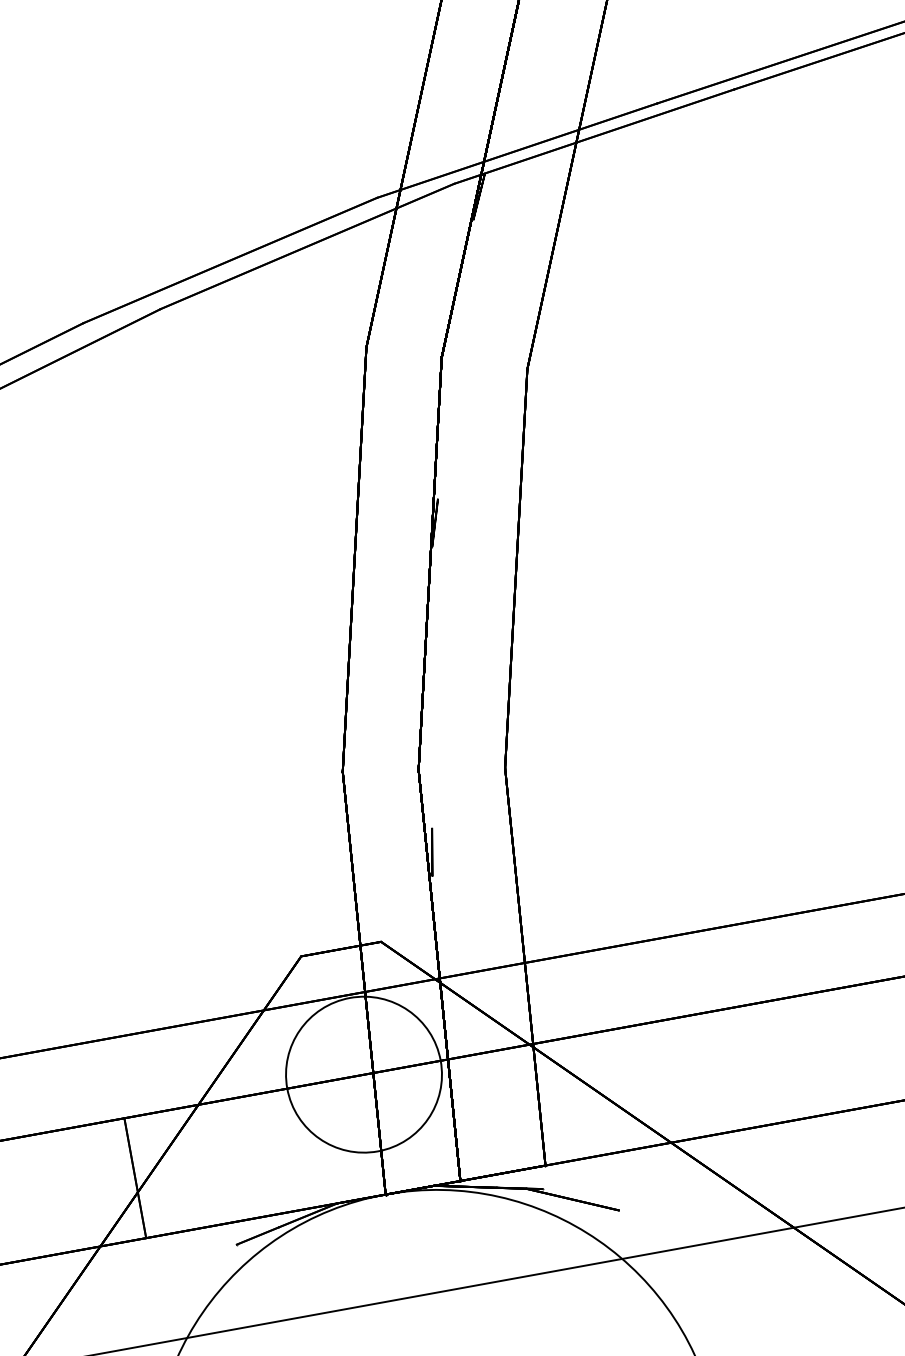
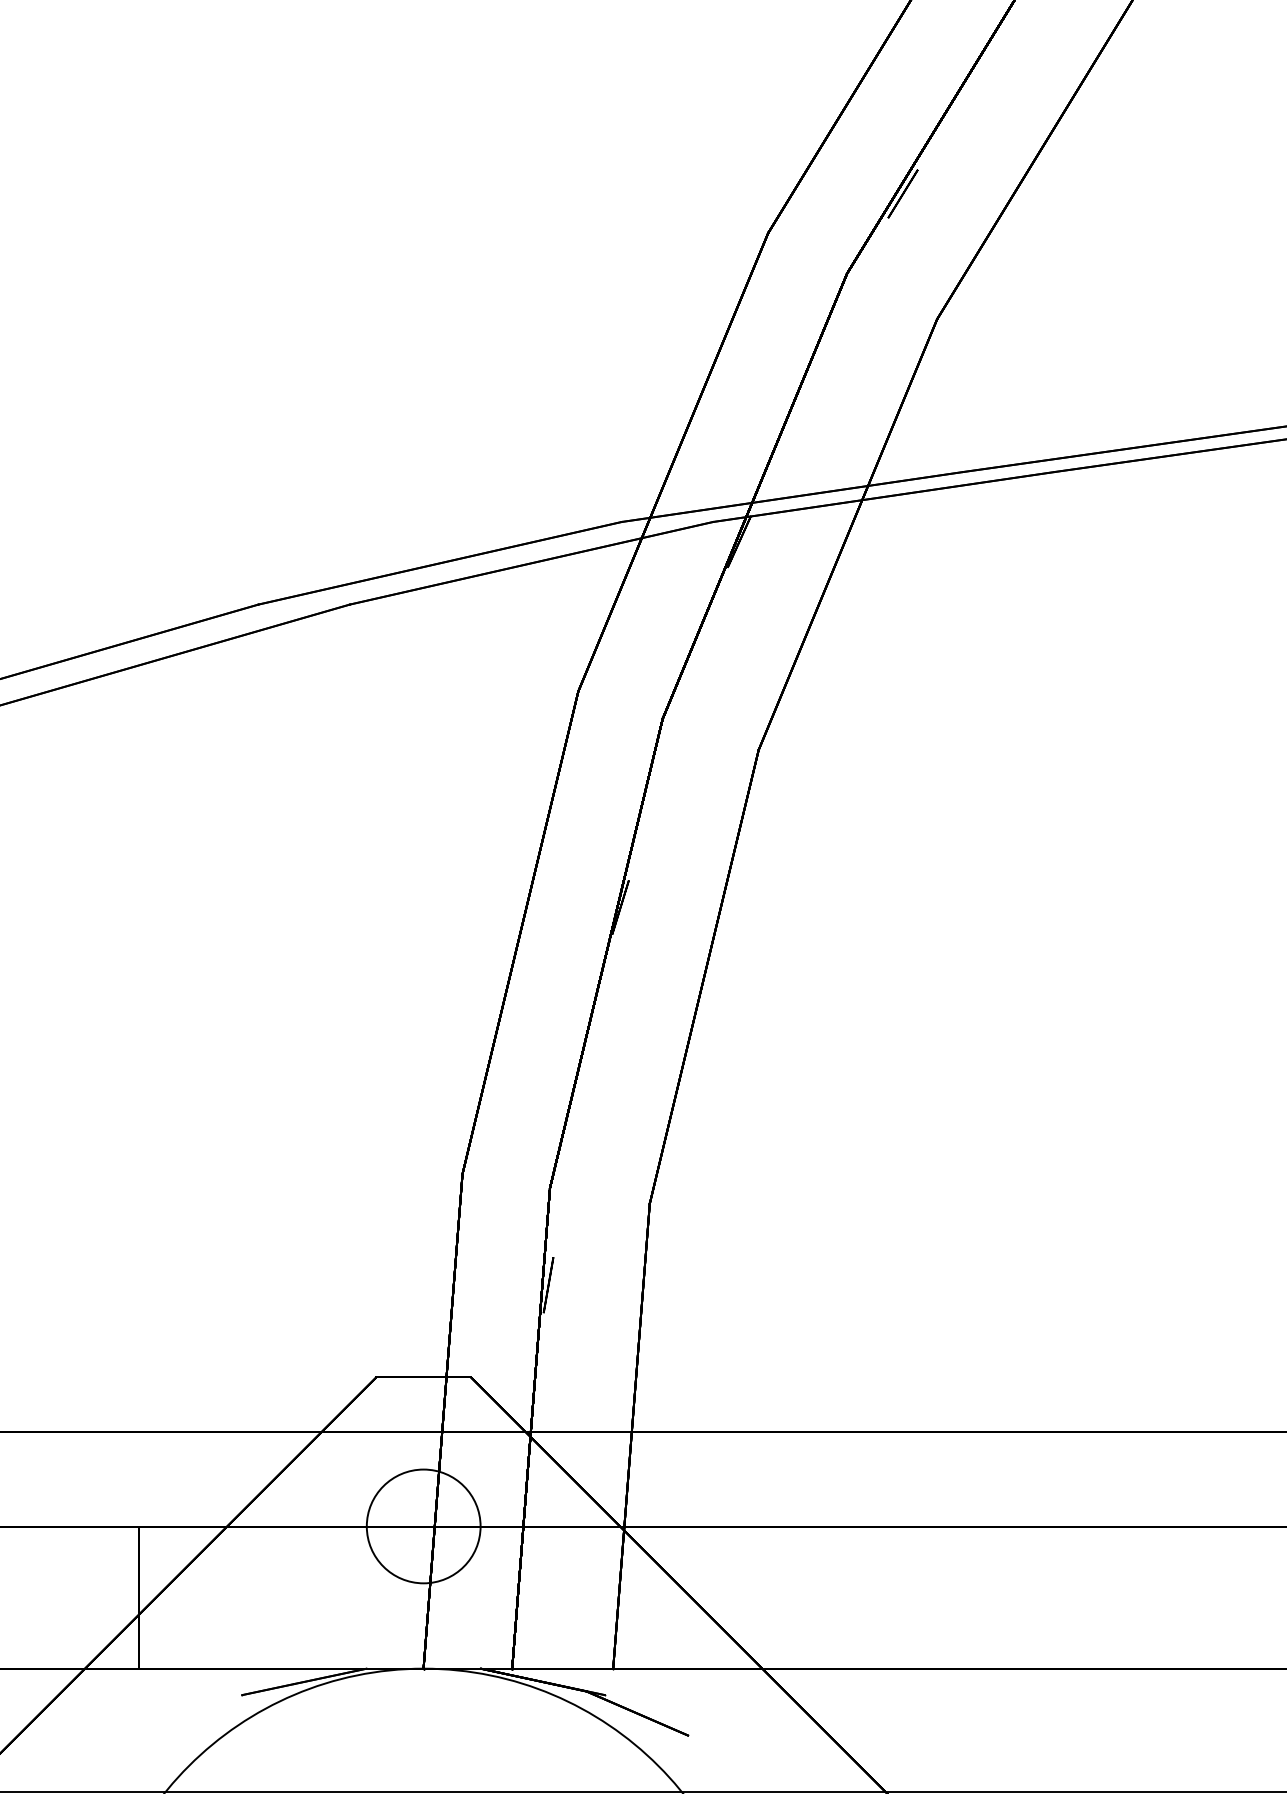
circle: (363, 1074) -> (423, 1526), size x0.62

